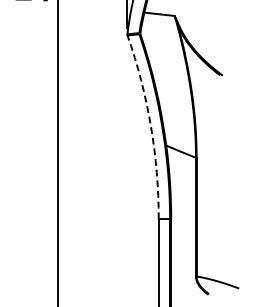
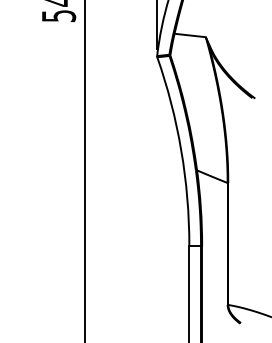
arc: (151, 126) -> (181, 150), dashed -> solid

